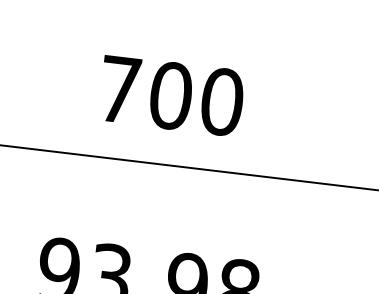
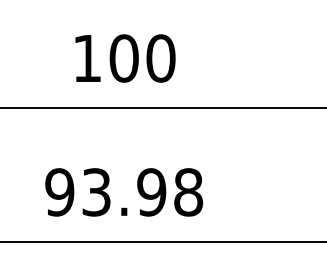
text: (118, 89) -> (86, 58), 700 -> 100

